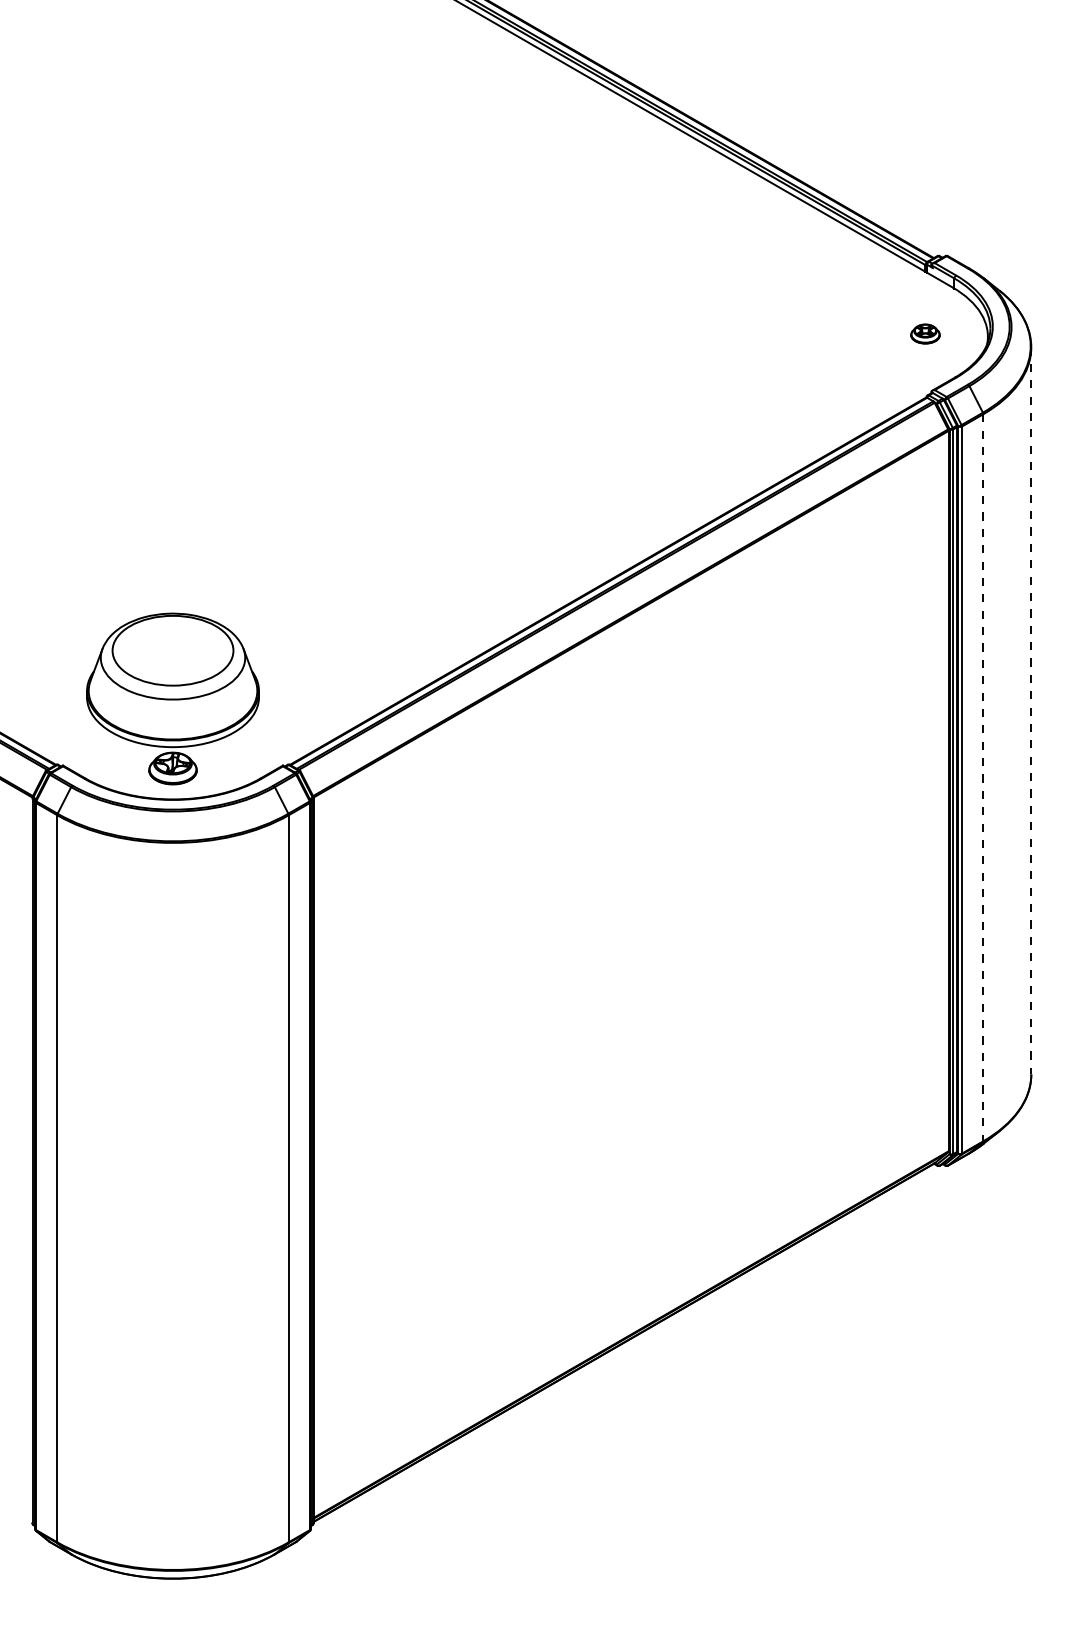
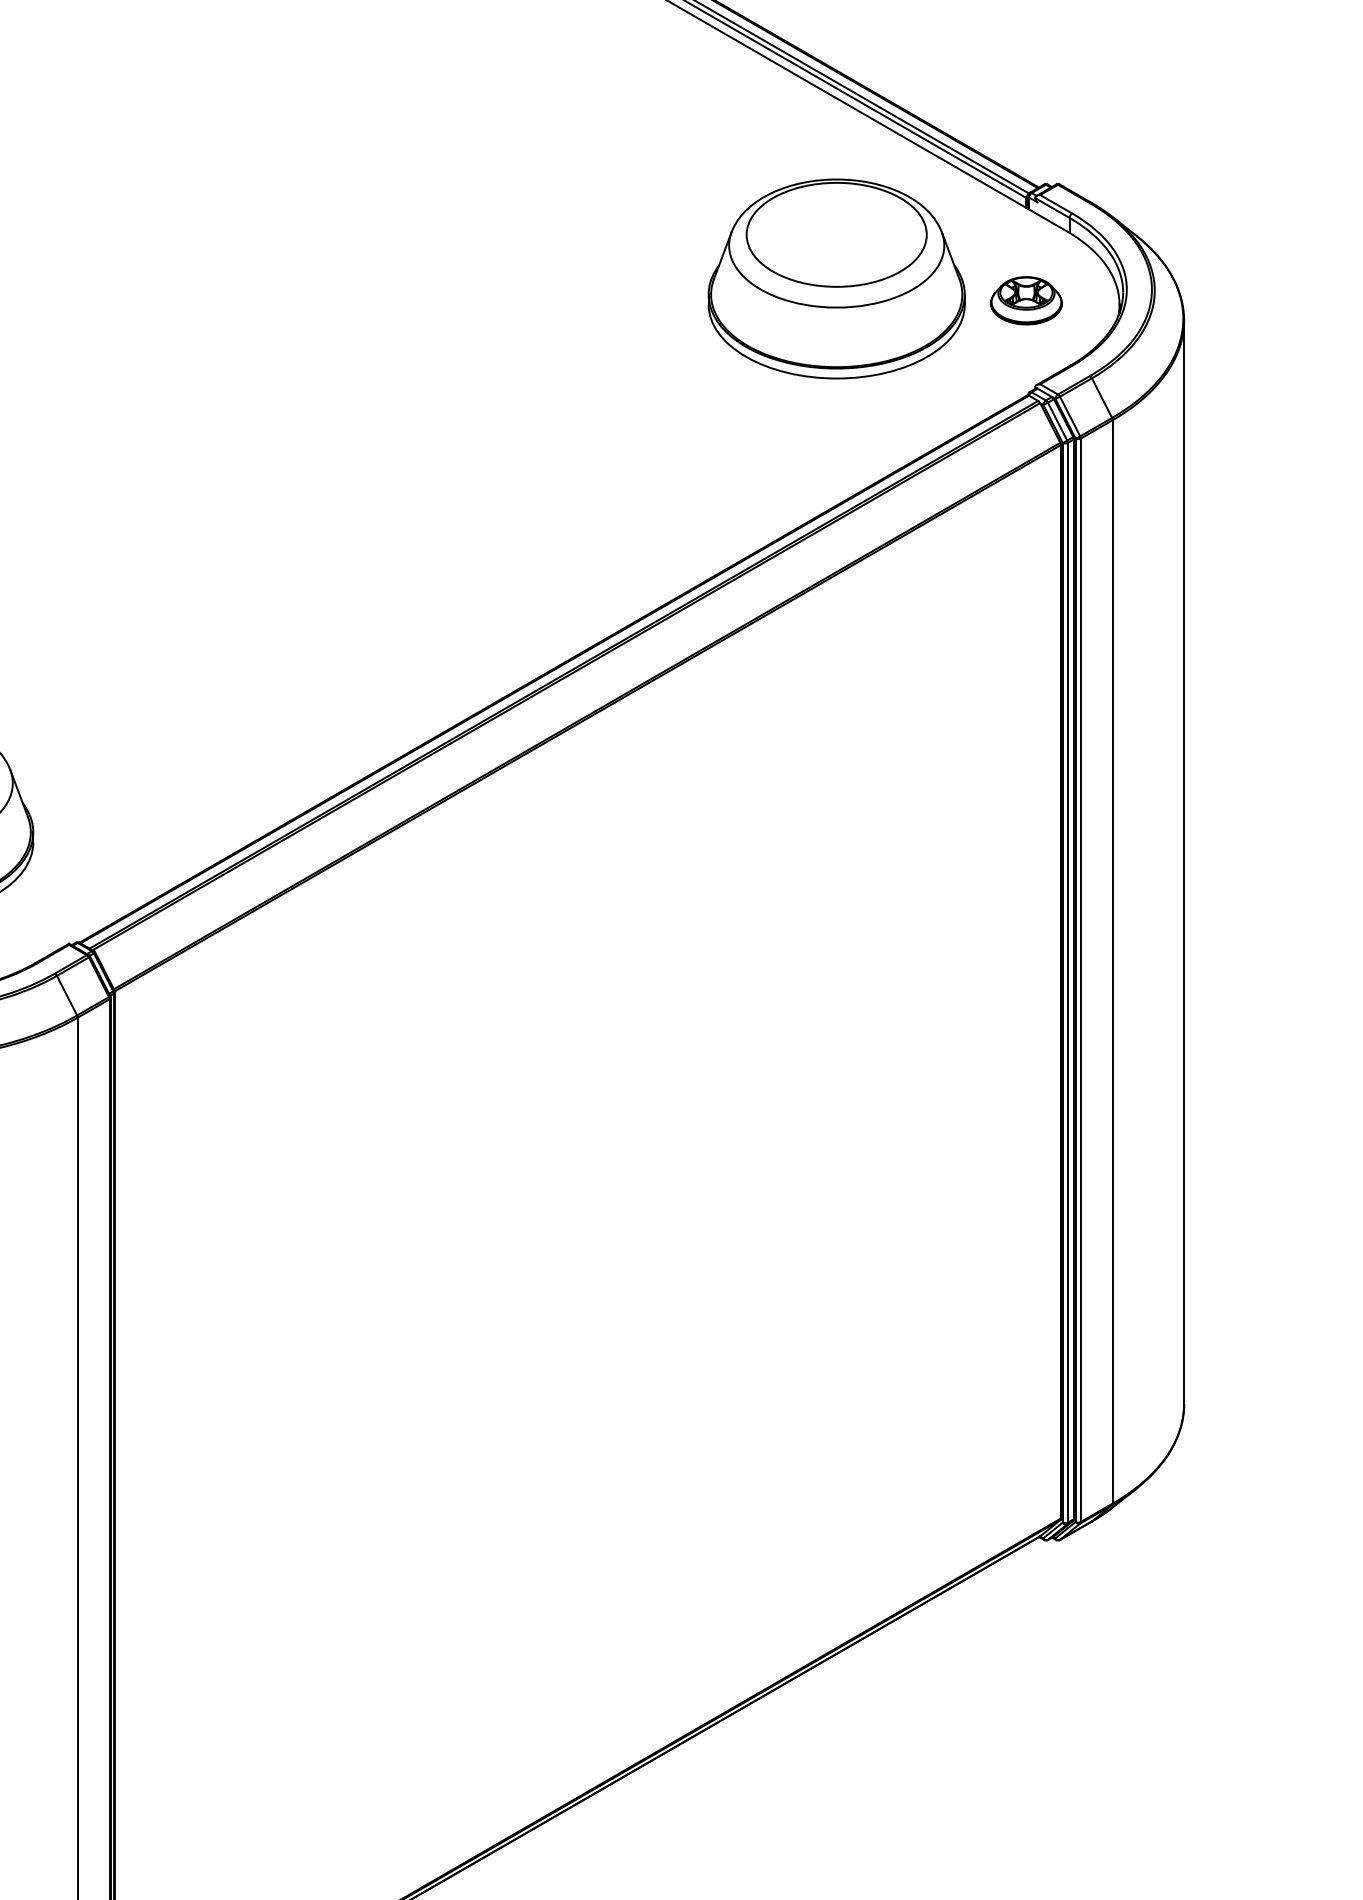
part: (797, 319) -> (835, 279), added
part: (925, 333) -> (1026, 299), size x1.67
line: (1031, 710) -> (1184, 861), dashed -> solid
line: (983, 777) -> (1112, 961), dashed -> solid

